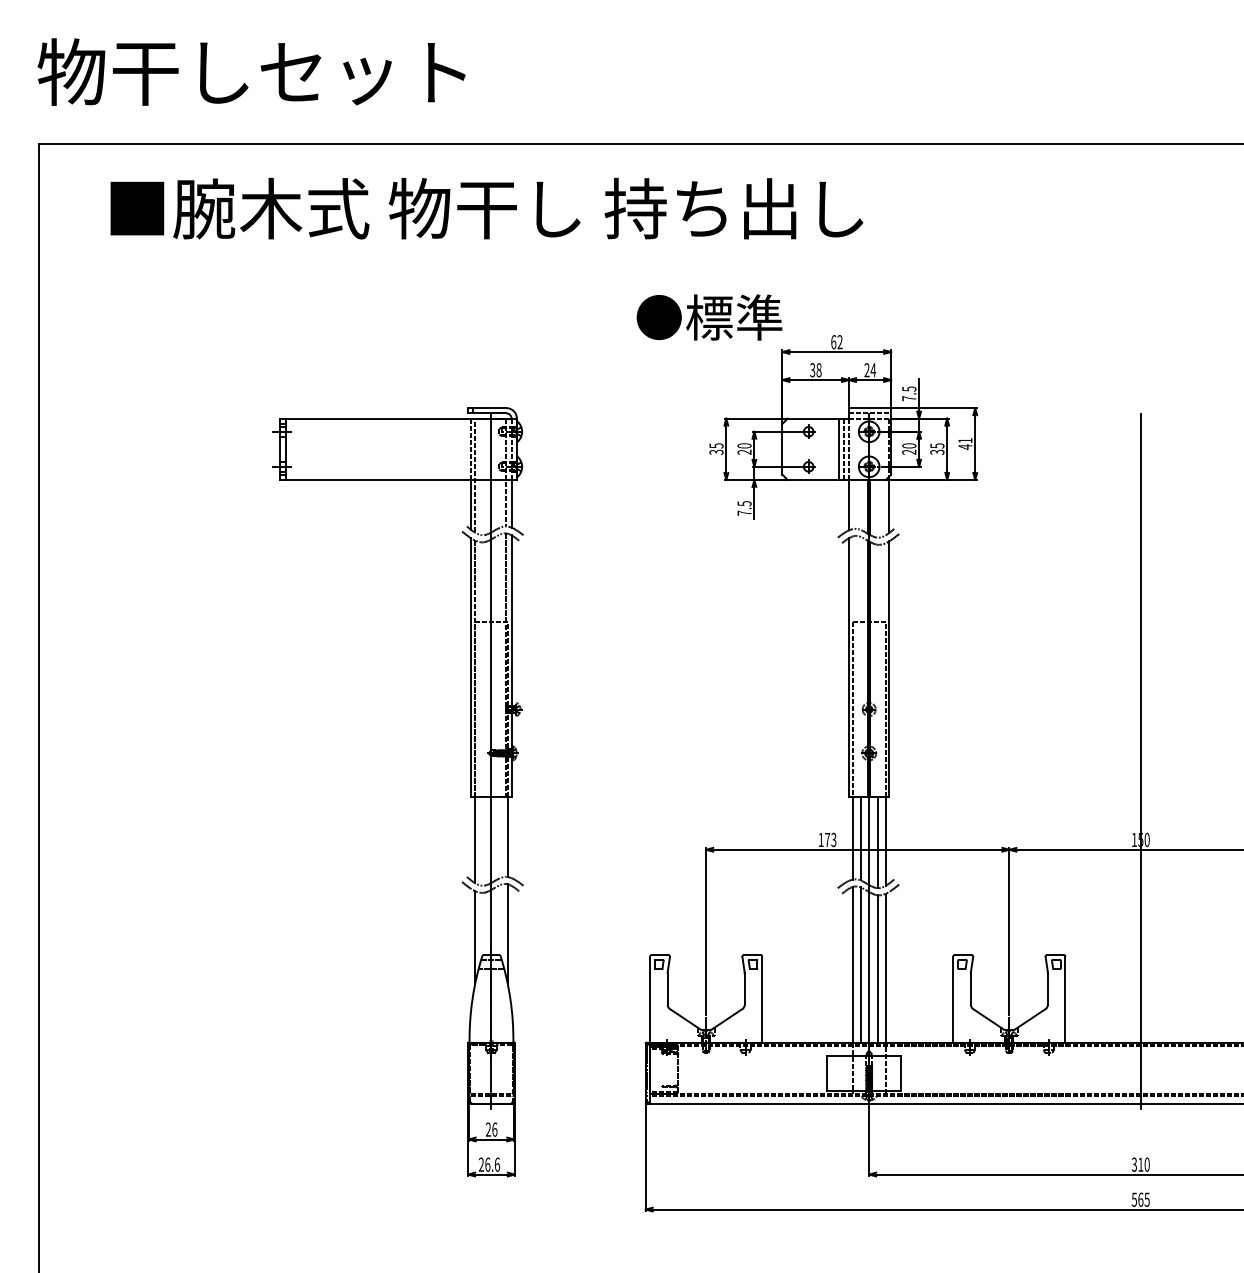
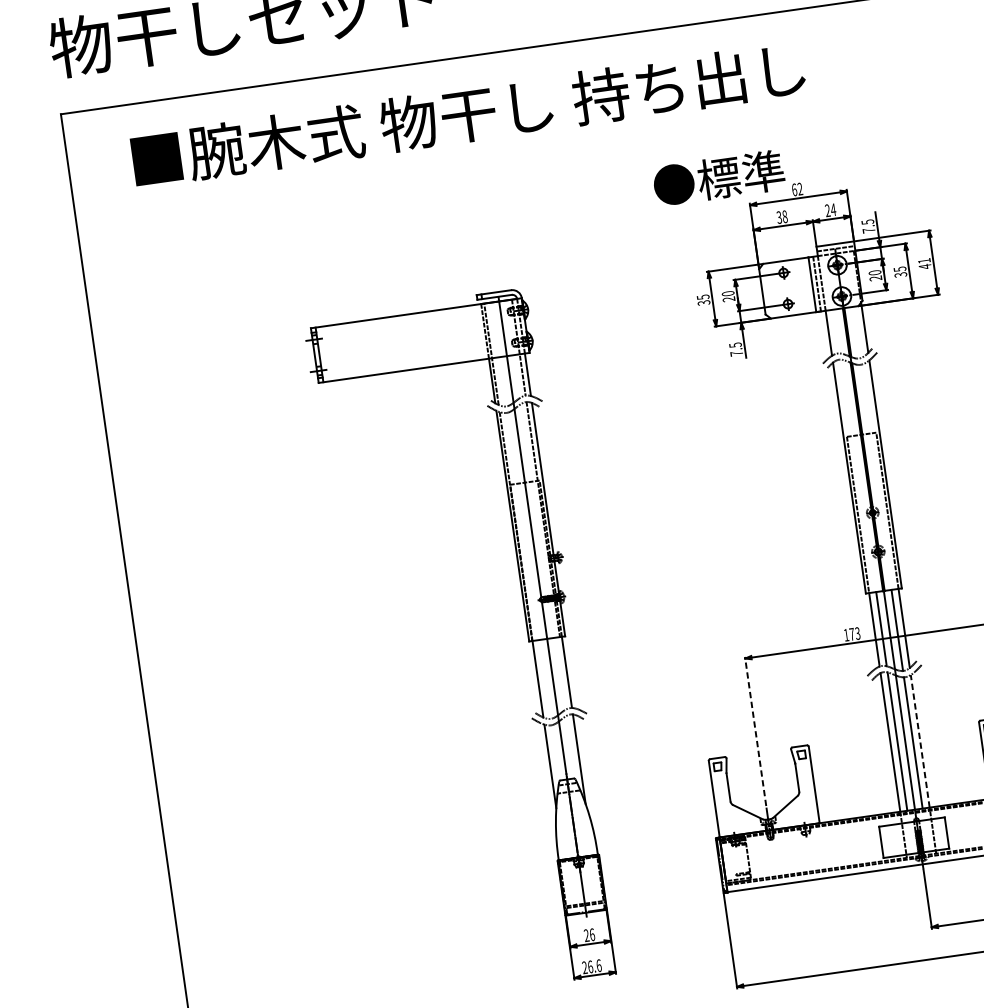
text: (709, 317) -> (719, 178), moved
line: (706, 931) -> (755, 731), solid -> dashed
line: (885, 967) -> (920, 740), solid -> dashed

